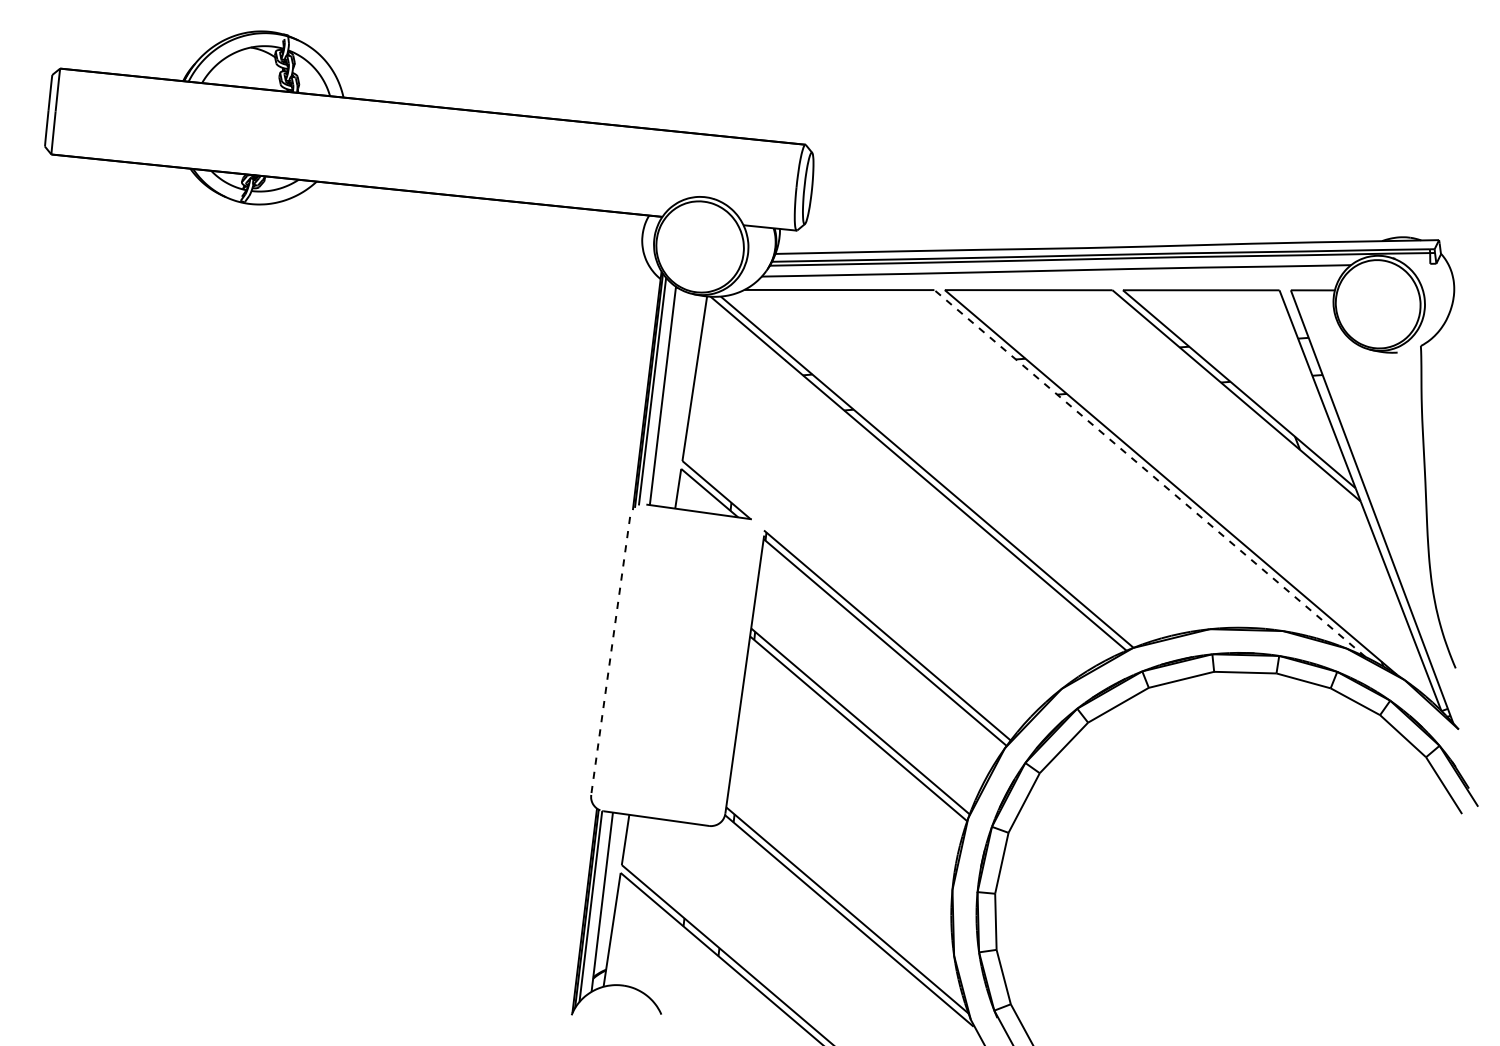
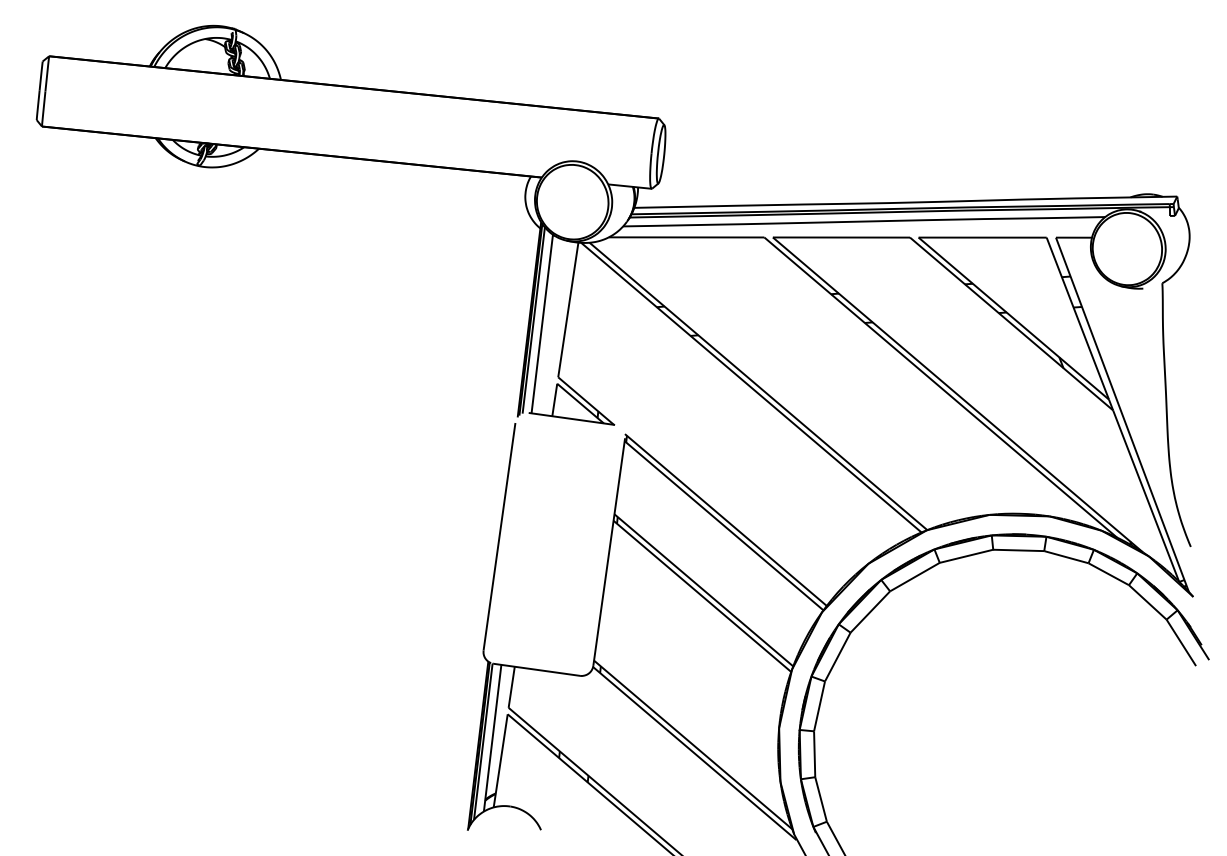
line: (1149, 473) -> (940, 387), dashed -> solid
line: (610, 656) -> (499, 537), dashed -> solid

